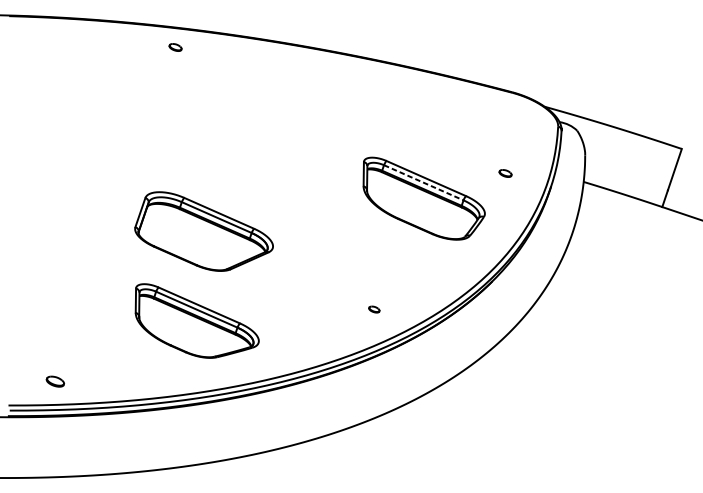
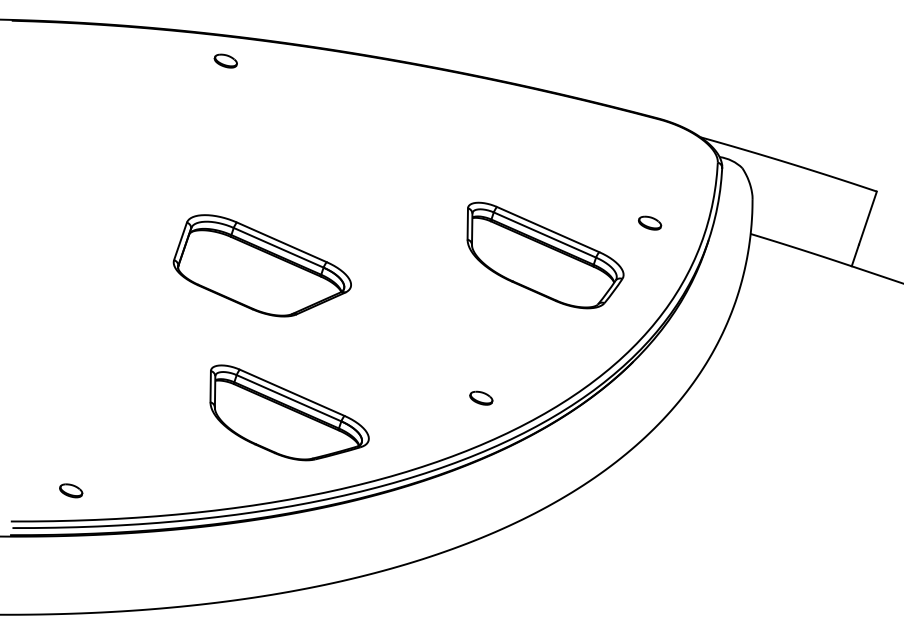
part: (175, 47) -> (225, 60), size x1.43
part: (505, 173) -> (650, 222), size x1.43
line: (423, 183) -> (544, 235), dashed -> solid
part: (203, 231) -> (261, 265), moved
part: (374, 309) -> (481, 397), size x1.67
part: (197, 320) -> (289, 412), moved

